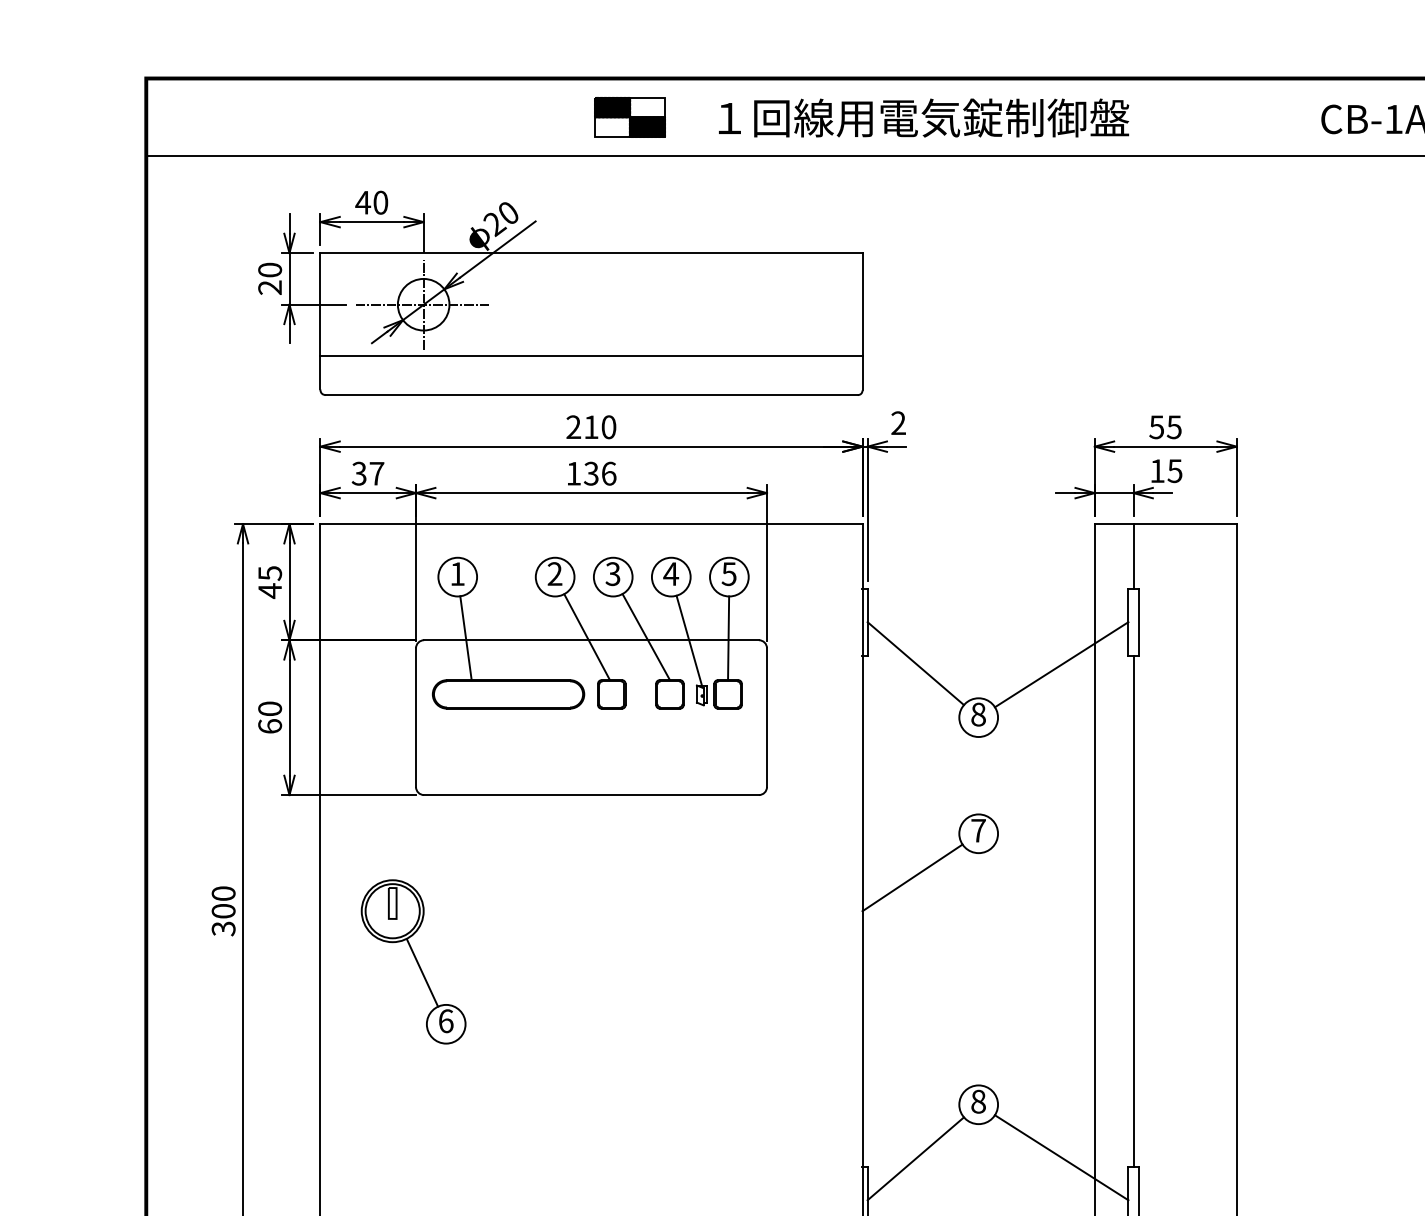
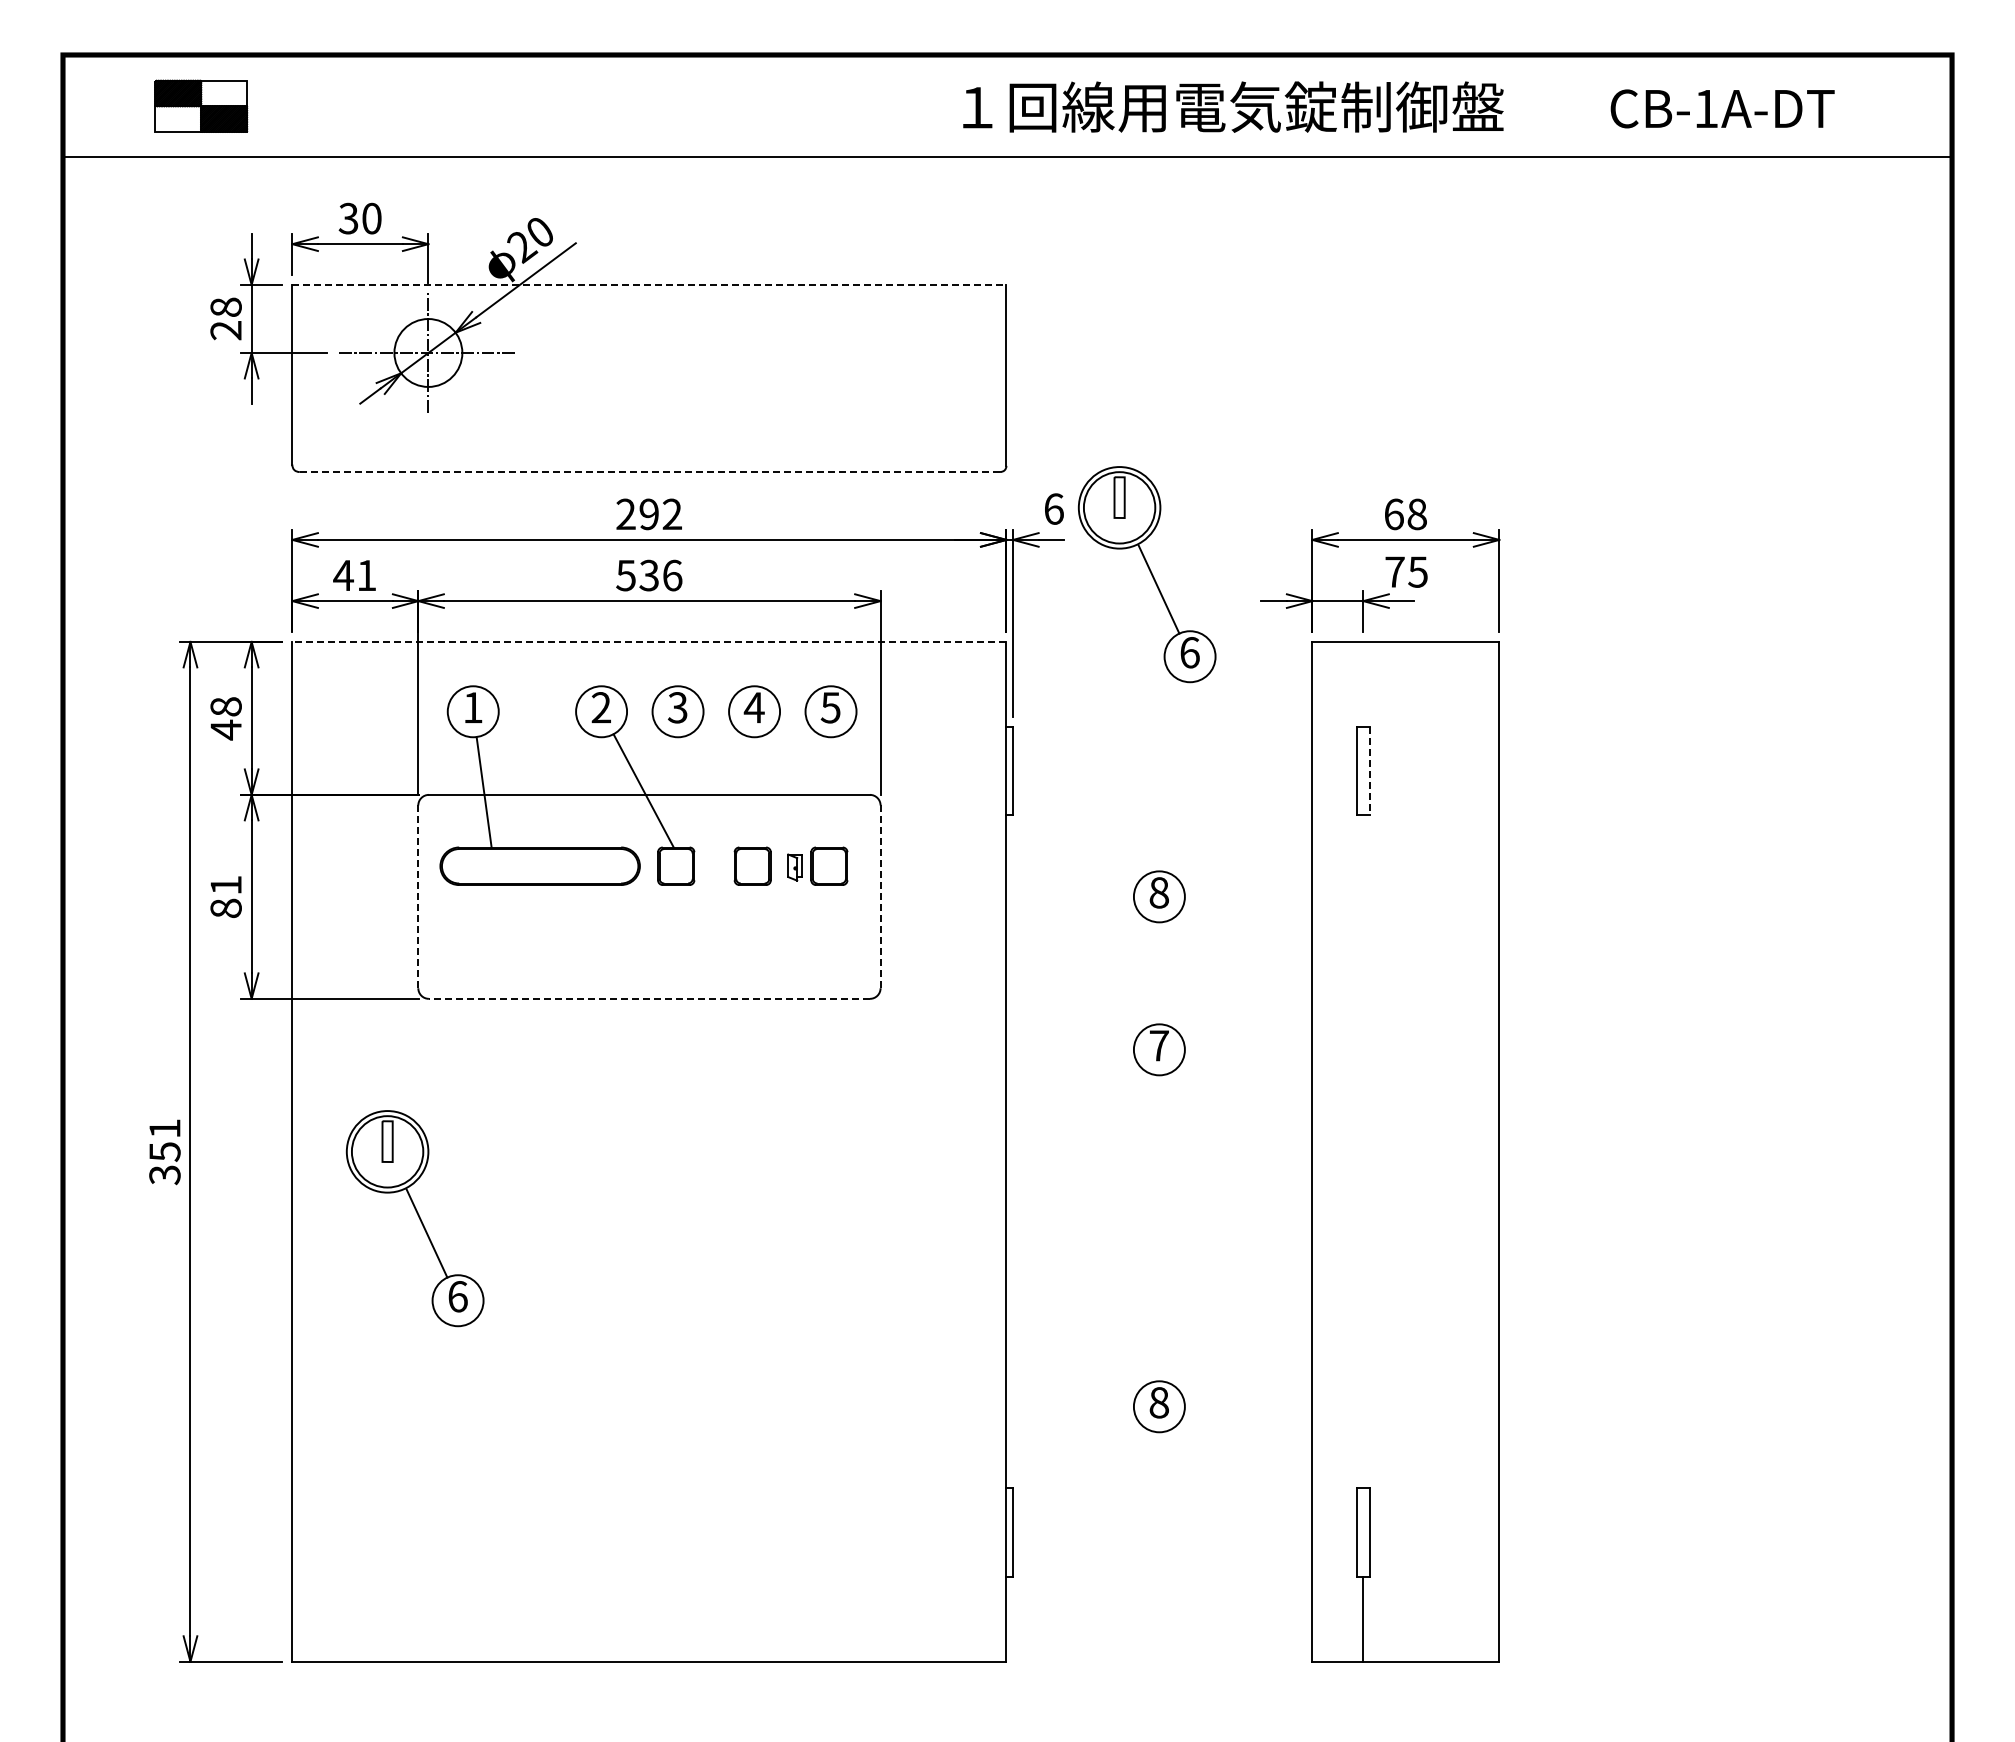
part: (630, 116) -> (201, 105), moved
text: (924, 117) -> (1233, 106), moved
text: (363, 202) -> (348, 218), 40 -> 30
line: (591, 252) -> (649, 284), solid -> dashed
text: (270, 269) -> (226, 306), 20 -> 28
line: (591, 355) -> (649, 420), removed
line: (592, 394) -> (650, 471), solid -> dashed
text: (898, 422) -> (1053, 508), 2 -> 6
text: (599, 427) -> (660, 514), 210 -> 292
text: (1165, 427) -> (1405, 514), 55 -> 68
text: (1157, 470) -> (1394, 571), 15 -> 75
part: (968, 472) -> (1146, 574), added
text: (367, 473) -> (354, 575), 37 -> 41
text: (573, 473) -> (625, 575), 136 -> 536
line: (591, 523) -> (649, 641), solid -> dashed
line: (1133, 555) -> (1363, 683), removed
text: (269, 573) -> (225, 706), 45 -> 48
line: (1138, 622) -> (1370, 771), solid -> dashed
line: (646, 636) -> (721, 790), removed
line: (728, 638) -> (829, 792), removed
line: (688, 640) -> (777, 795), removed
line: (915, 663) -> (1076, 825), removed
line: (1061, 664) -> (1268, 827), removed
text: (269, 717) -> (225, 896), 60 -> 81
line: (416, 717) -> (418, 896), solid -> dashed
line: (766, 718) -> (880, 897), solid -> dashed
line: (591, 794) -> (649, 998), solid -> dashed
line: (912, 877) -> (1072, 1107), removed
text: (223, 902) -> (164, 1140), 300 -> 351
line: (1133, 910) -> (1363, 1151), removed
line: (1061, 1157) -> (1268, 1476), removed
line: (915, 1158) -> (1076, 1477), removed

